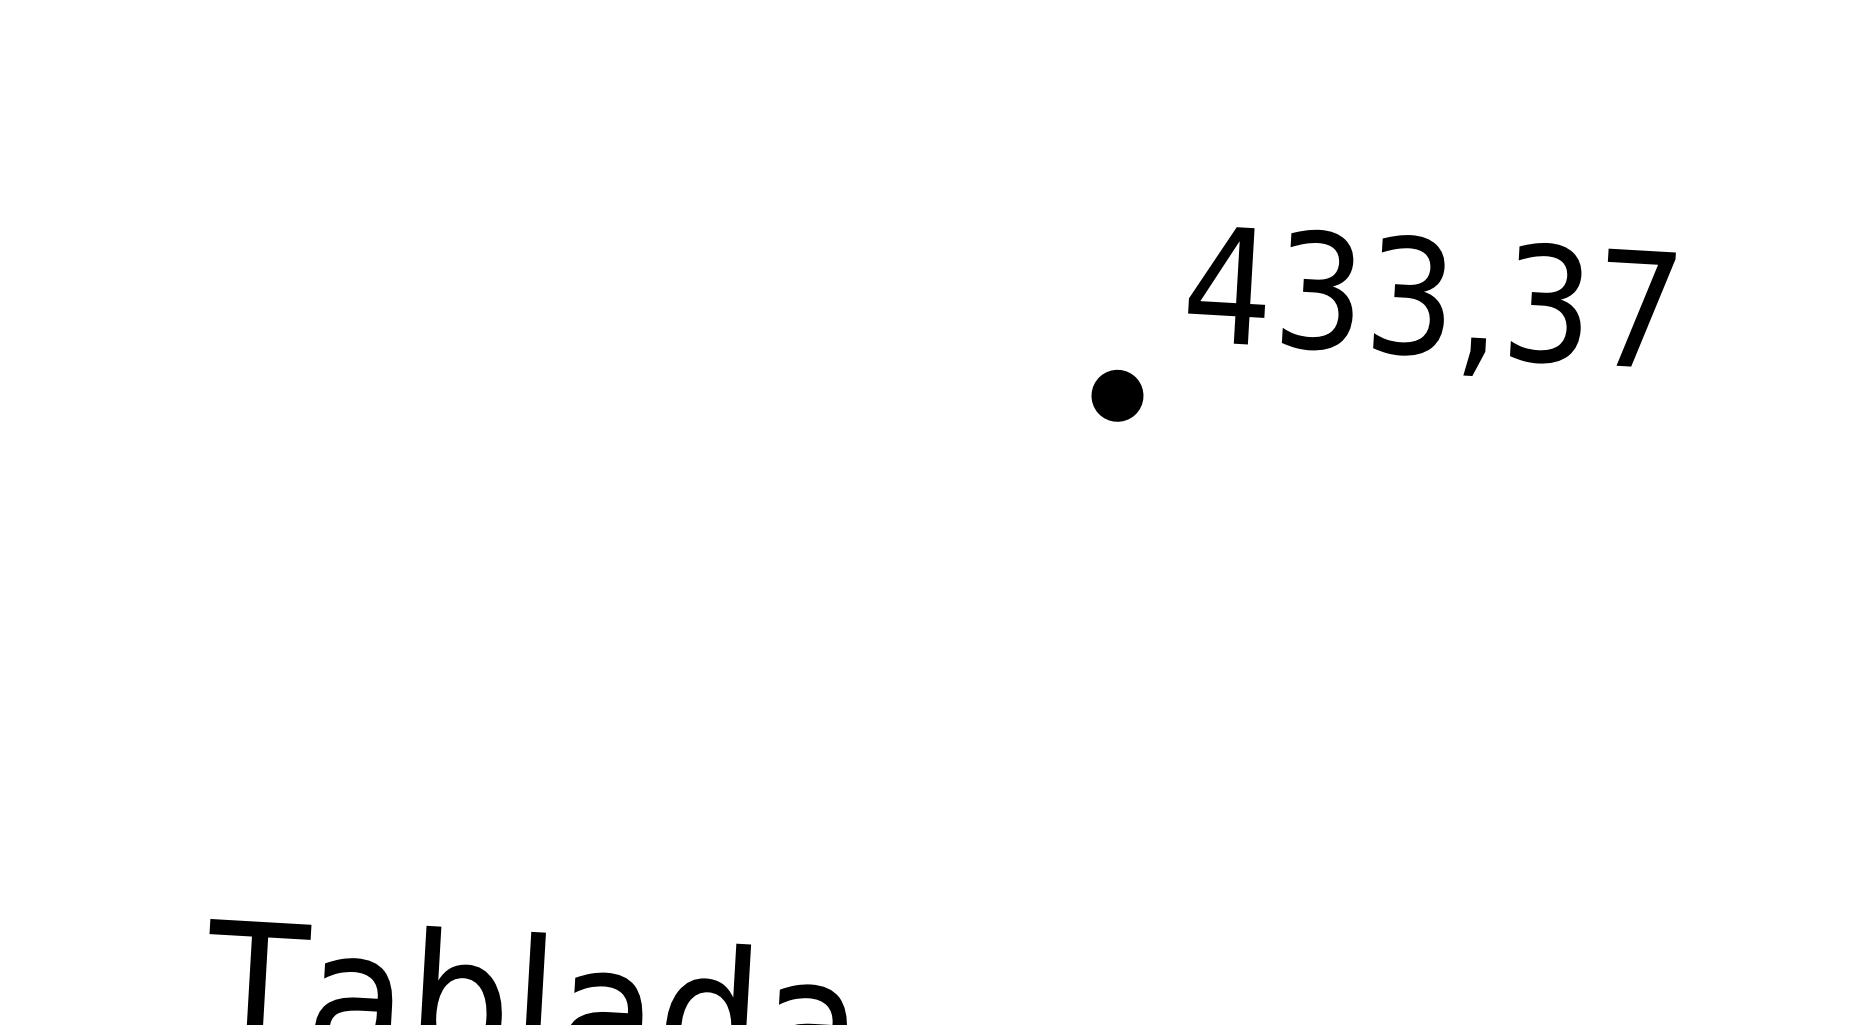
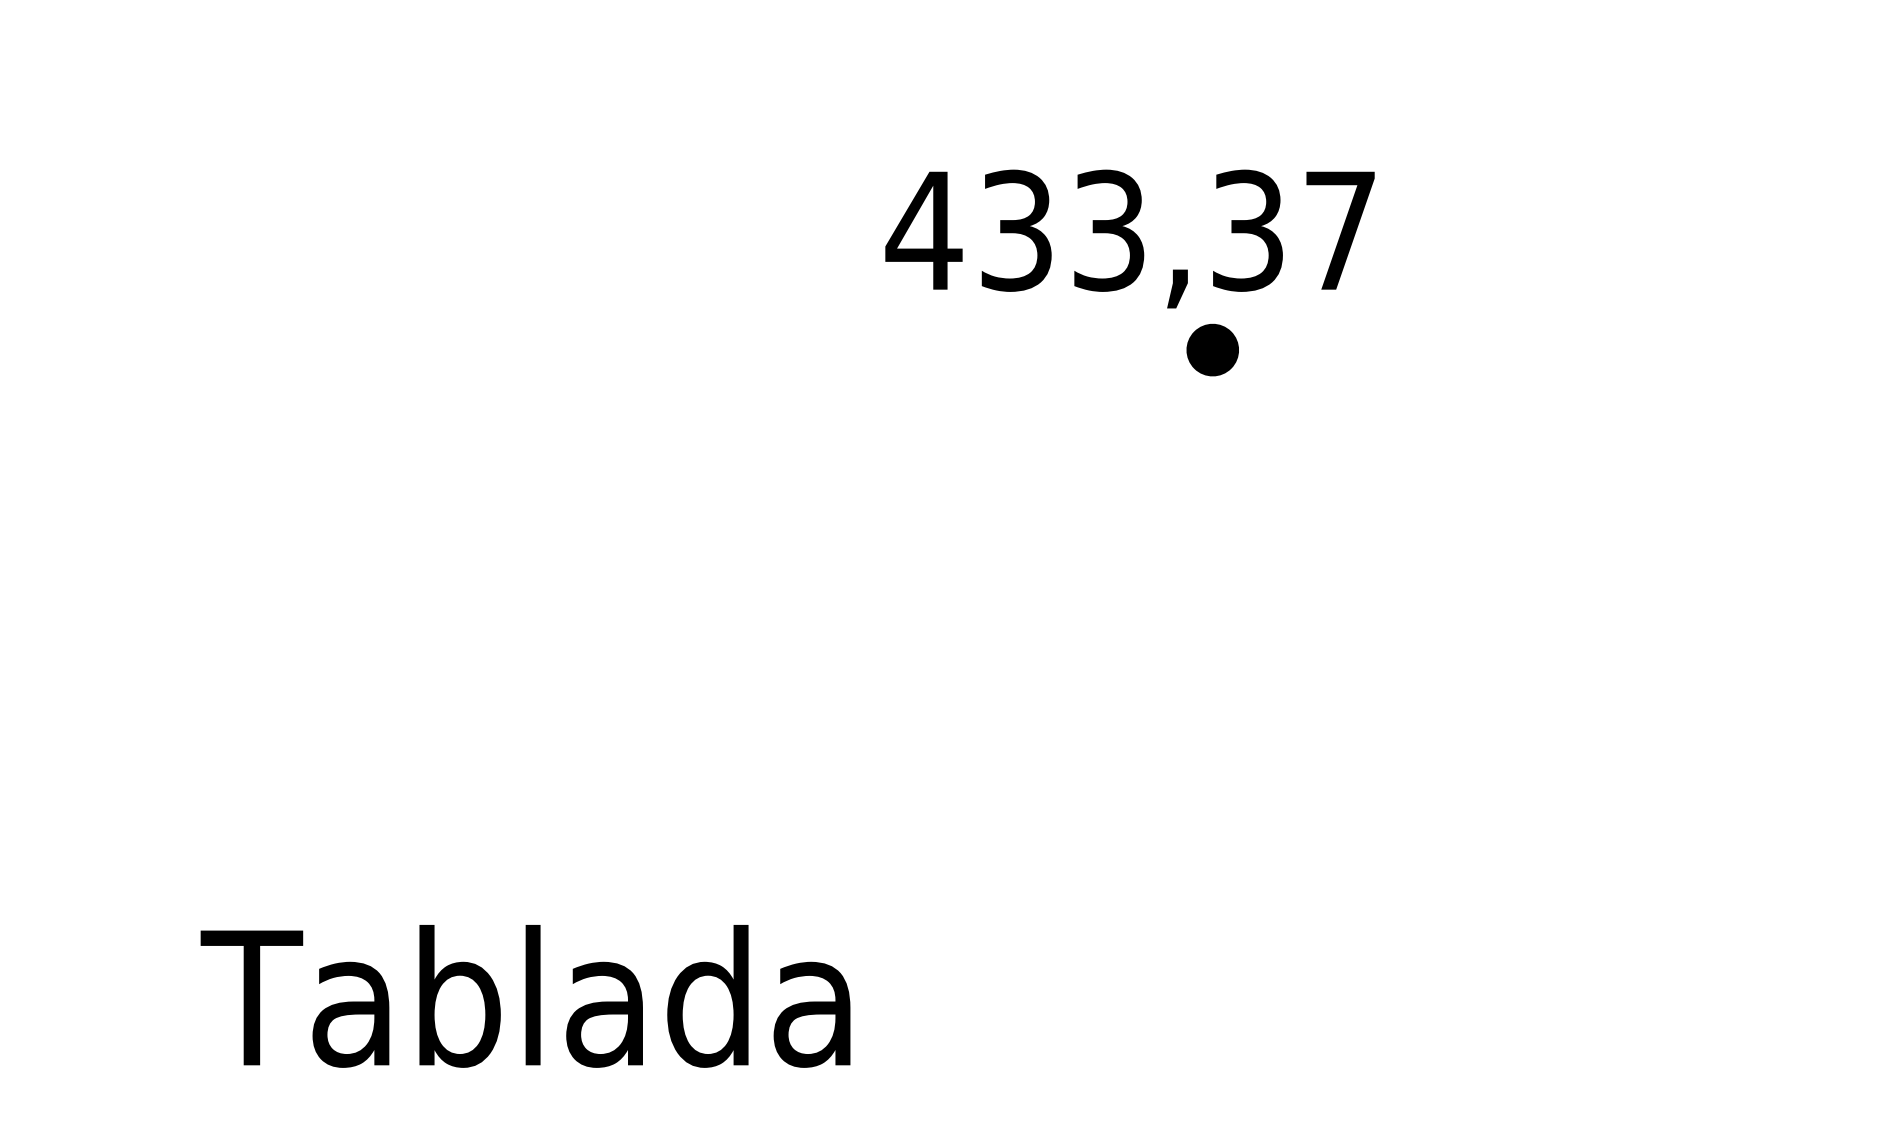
text: (1430, 304) -> (1129, 238), moved
part: (1117, 395) -> (1212, 349), moved

